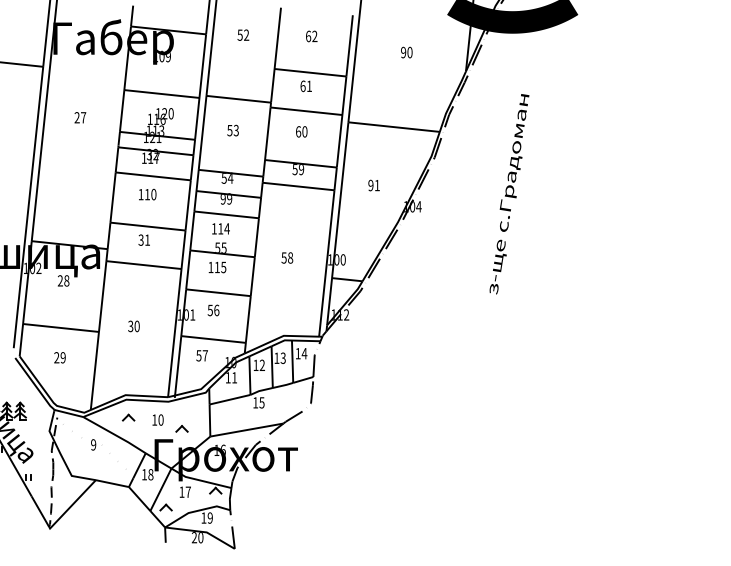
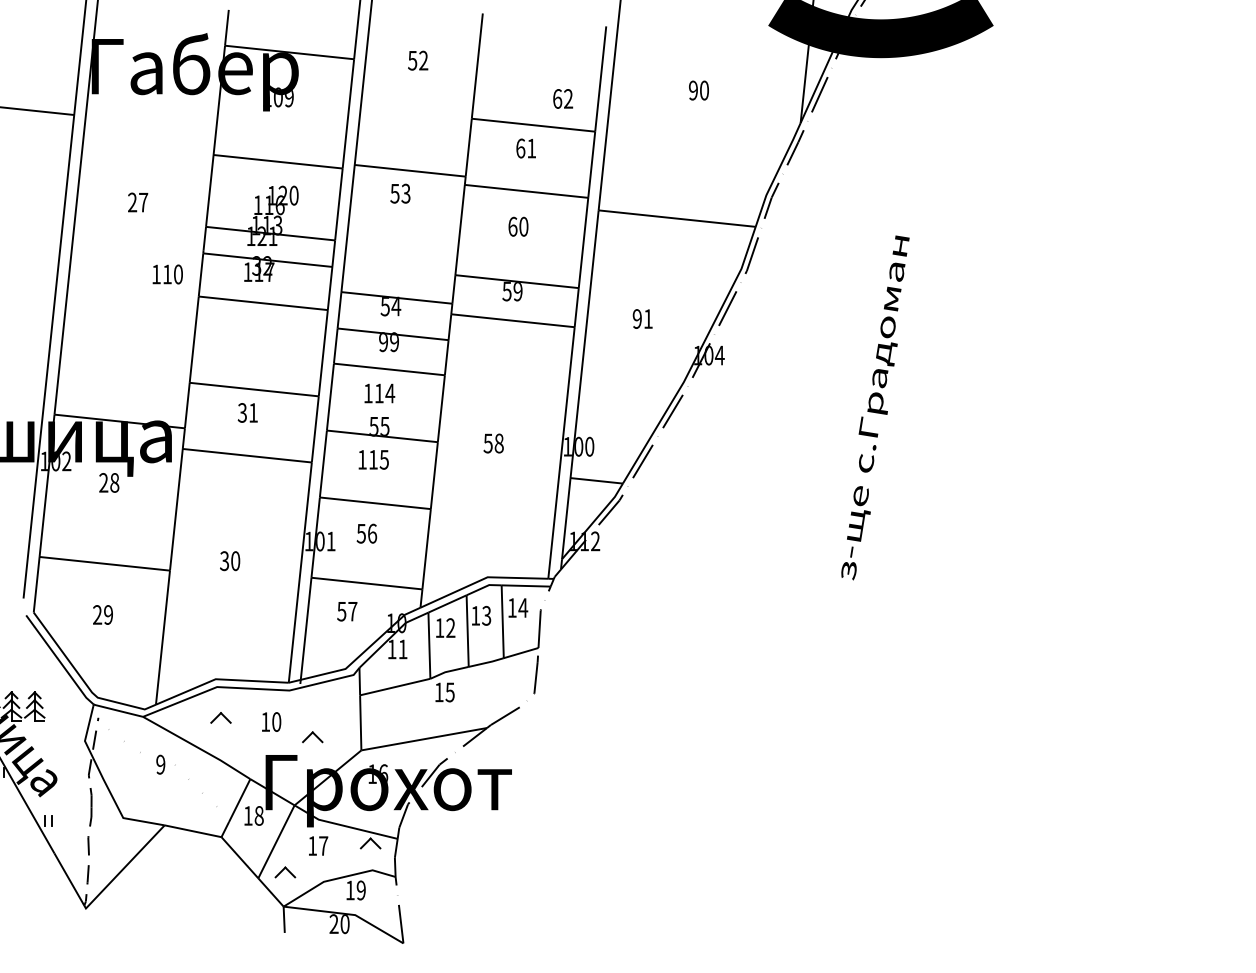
text: (311, 36) -> (562, 99), moved
text: (232, 130) -> (399, 193), moved
text: (147, 194) -> (167, 274), moved
text: (509, 194) -> (875, 408), moved

